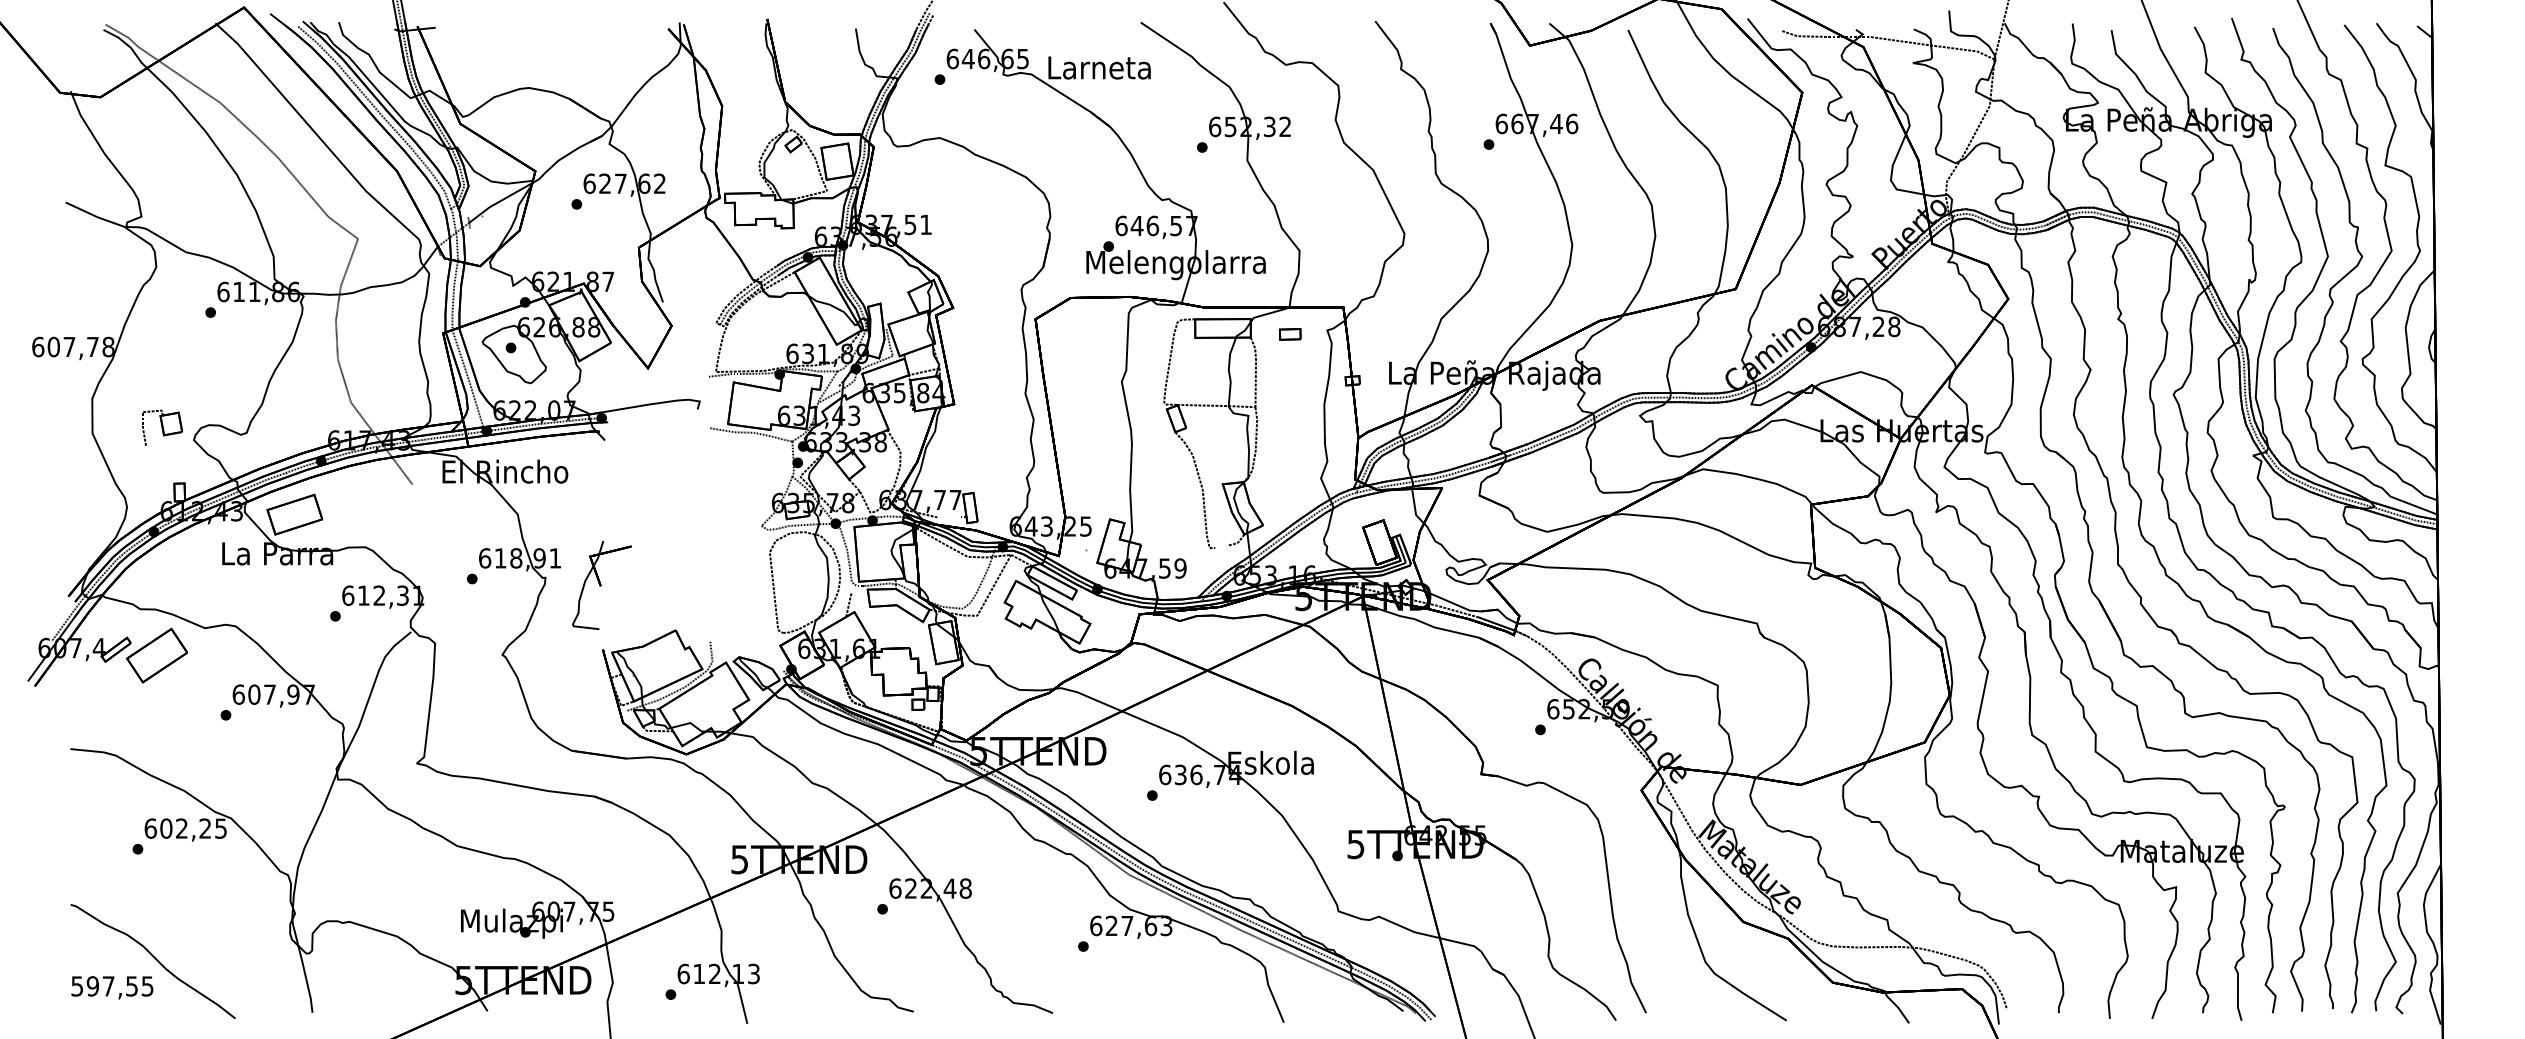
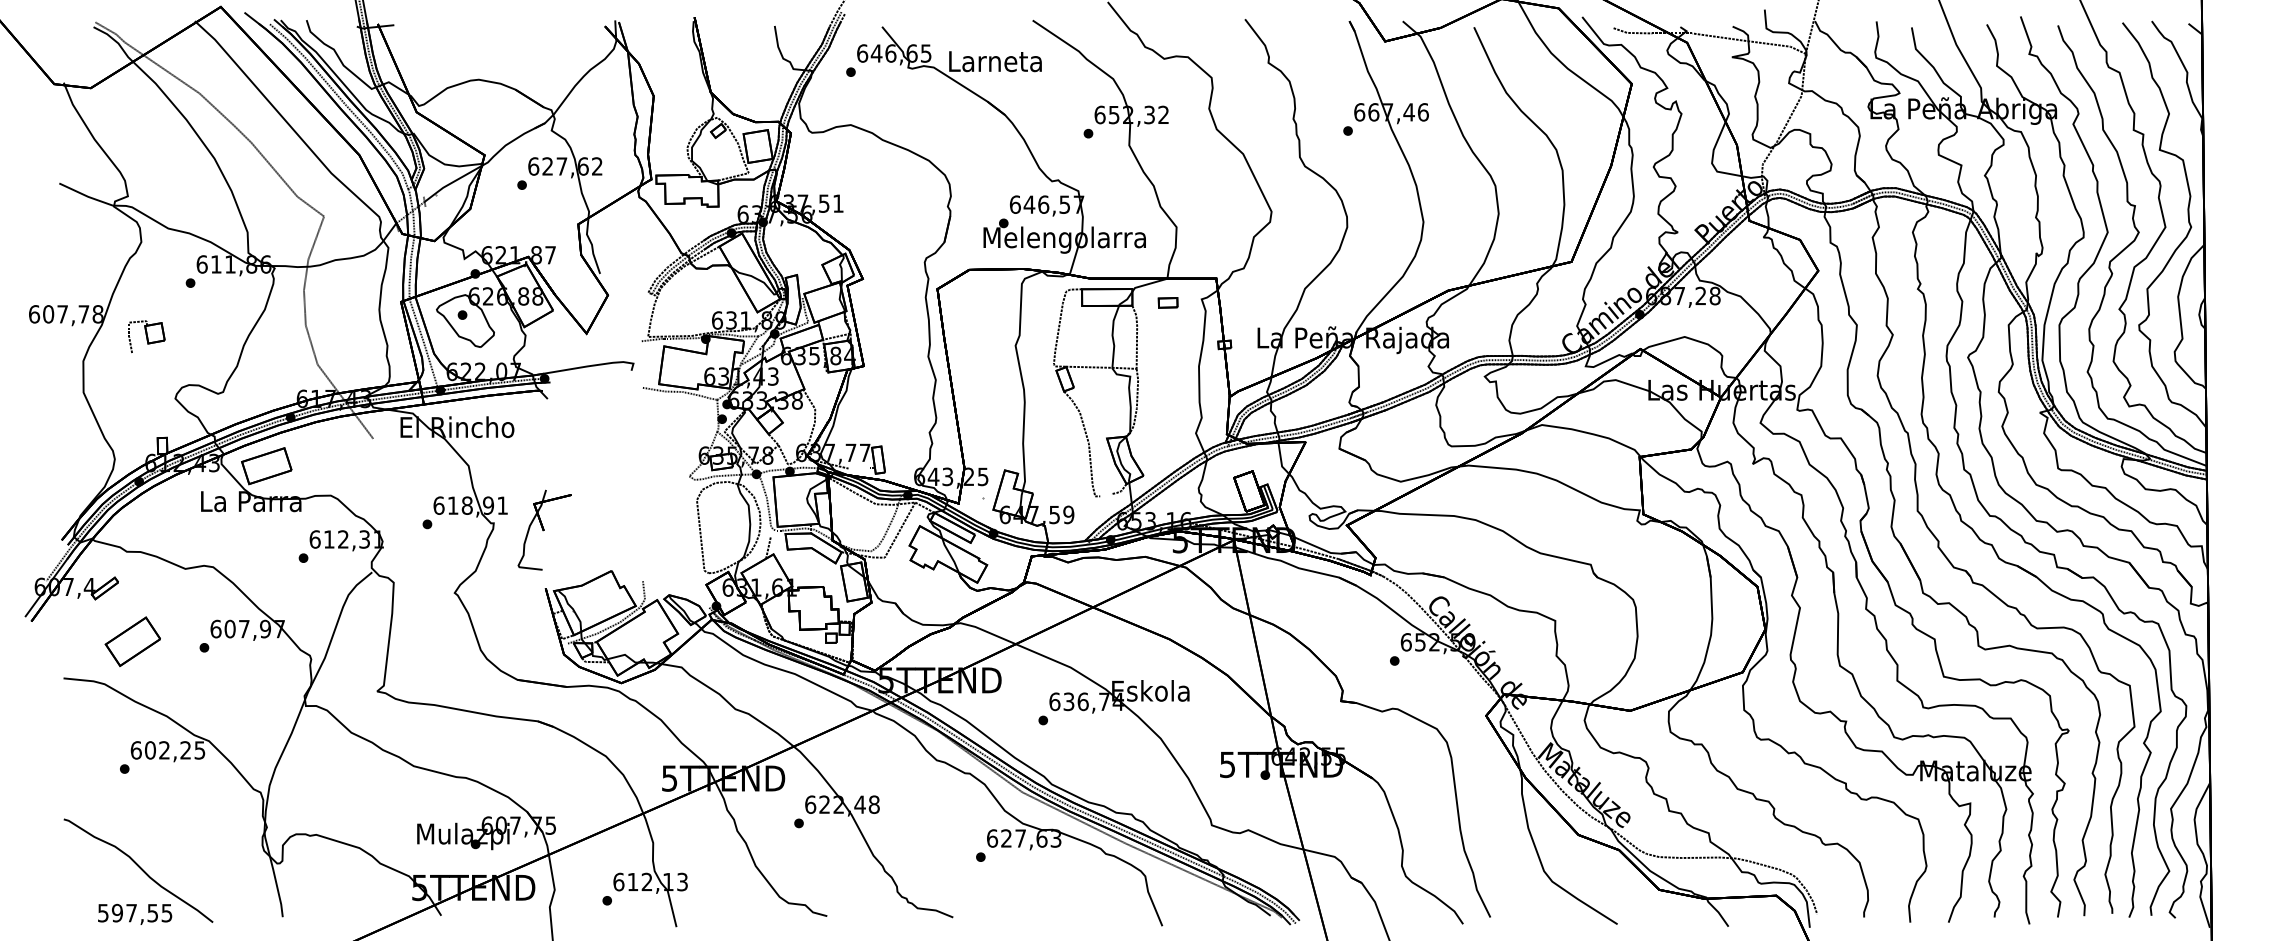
part: (162, 427) -> (146, 336), moved
part: (156, 655) -> (132, 641), moved
text: (112, 987) -> (135, 914), moved

